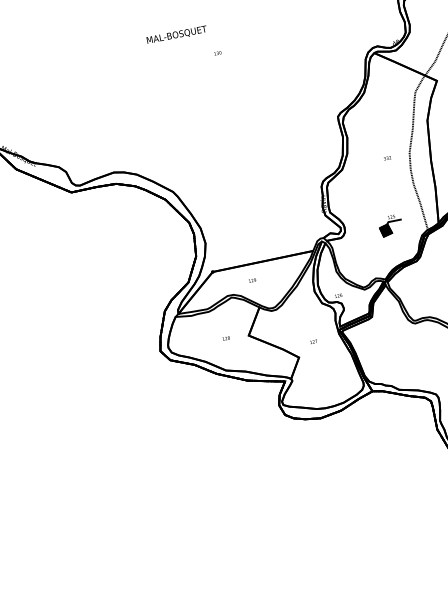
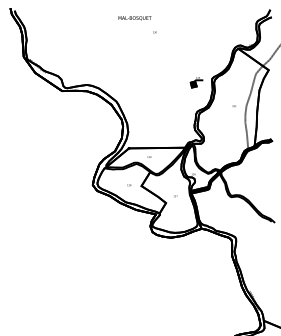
part: (390, 225) -> (196, 82), moved

